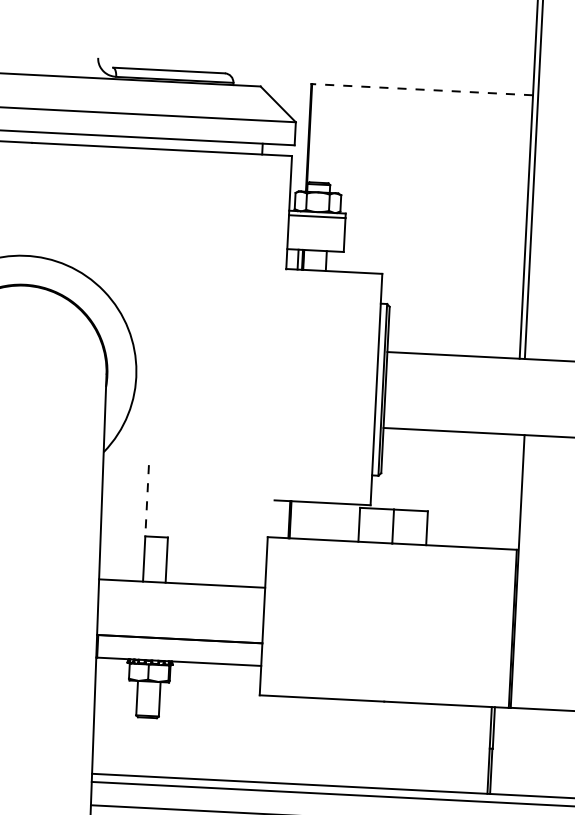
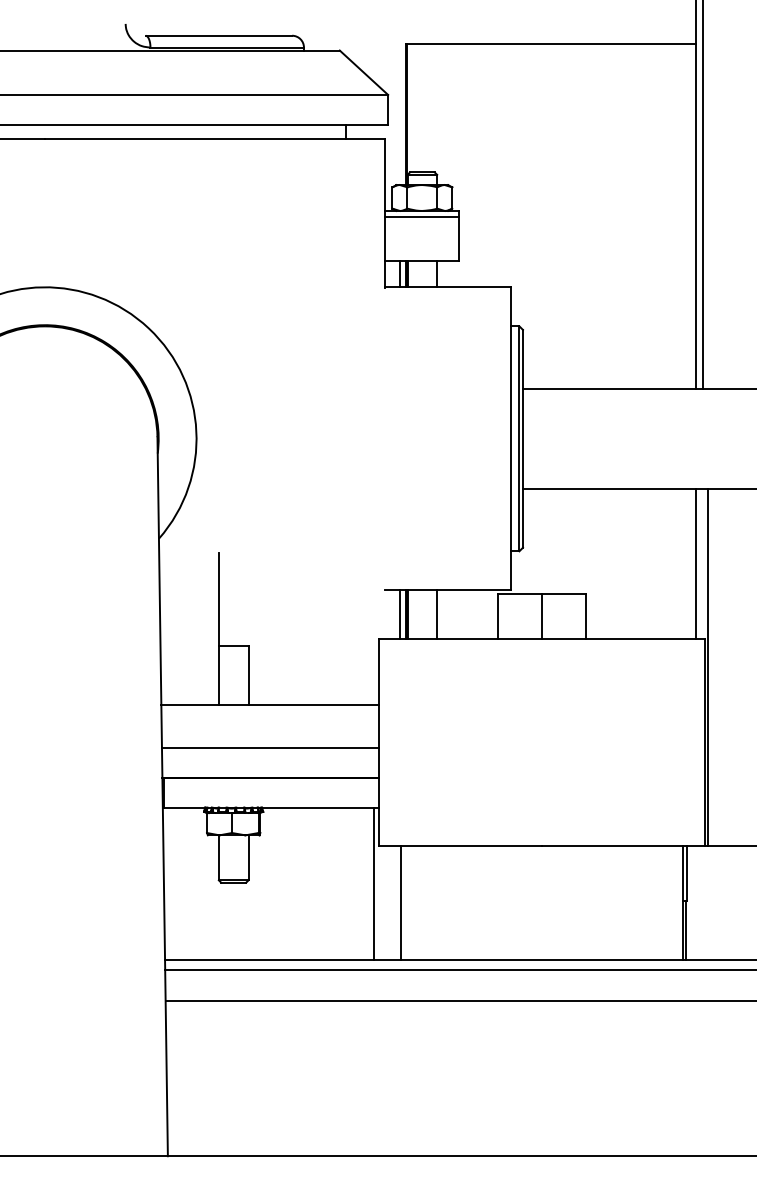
line: (422, 90) -> (551, 44), dashed -> solid
line: (513, 491) -> (696, 563), added
line: (146, 500) -> (218, 599), dashed -> solid
line: (285, 519) -> (400, 614), added
line: (313, 520) -> (437, 614), added
line: (179, 616) -> (269, 748), added
line: (254, 723) -> (374, 883), added
line: (274, 739) -> (401, 902), added

